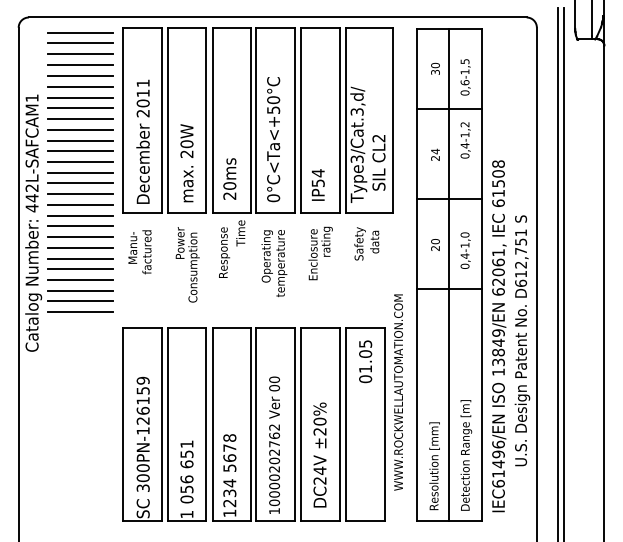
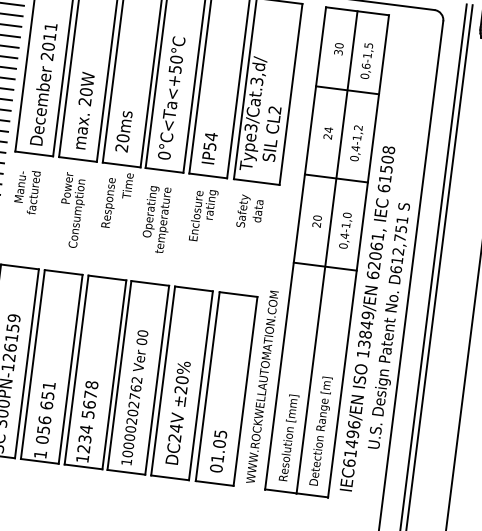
text: (465, 140) -> (356, 143), moved
text: (365, 361) -> (218, 451), moved
text: (398, 392) -> (262, 387), moved

